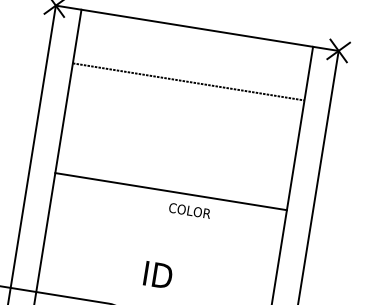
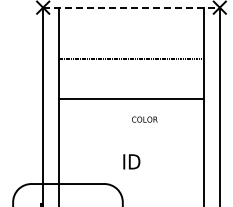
line: (198, 28) -> (132, 7), solid -> dashed
line: (188, 82) -> (131, 59), moved
line: (171, 191) -> (131, 98), moved

